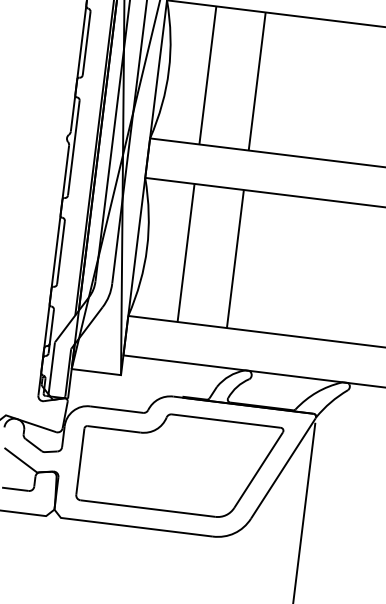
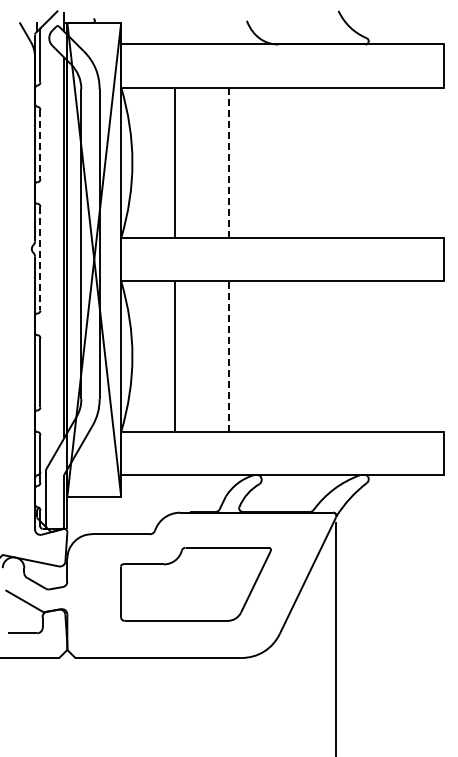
line: (86, 44) -> (40, 145), solid -> dashed
line: (256, 81) -> (228, 162), solid -> dashed
line: (73, 147) -> (40, 258), solid -> dashed
line: (235, 258) -> (228, 356), solid -> dashed
part: (179, 464) -> (195, 584), size x0.7

